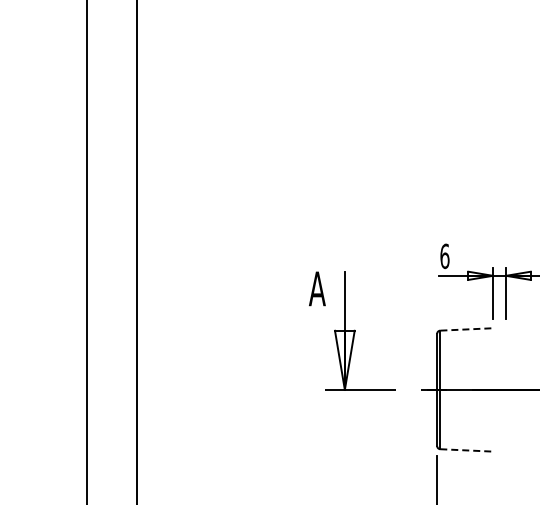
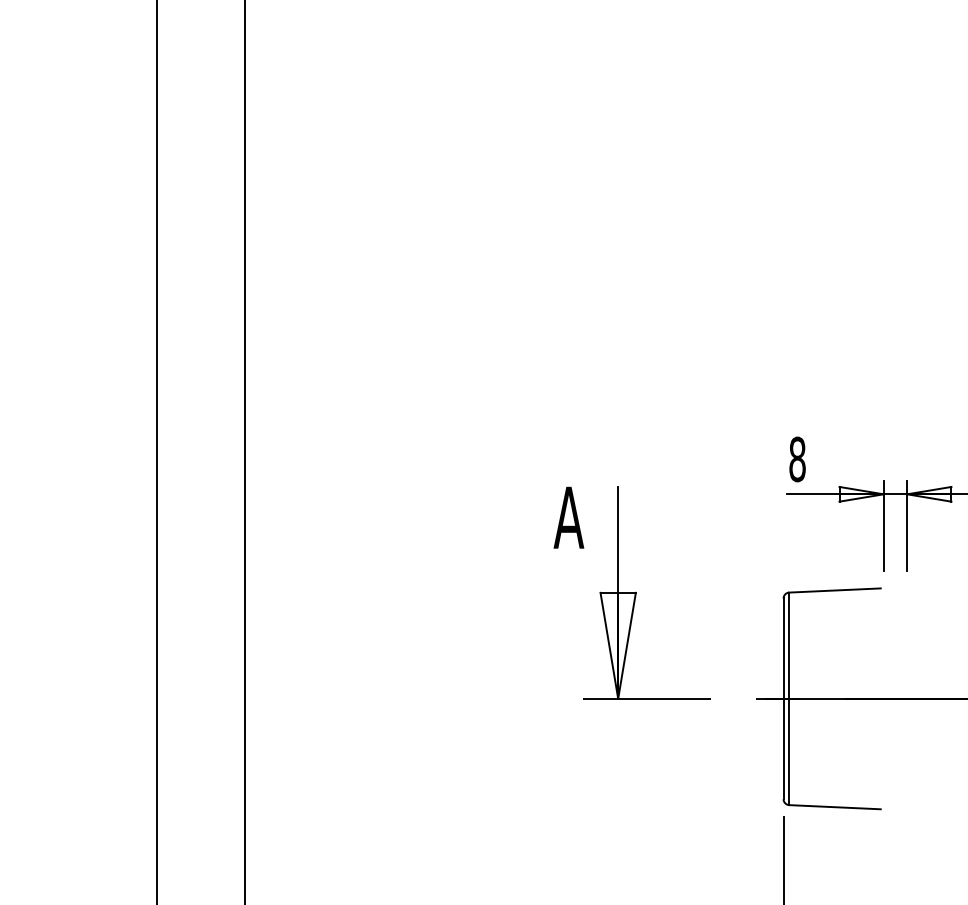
text: (444, 255) -> (796, 457), 6 -> 8
line: (465, 329) -> (834, 590), dashed -> solid
line: (465, 450) -> (834, 807), dashed -> solid

